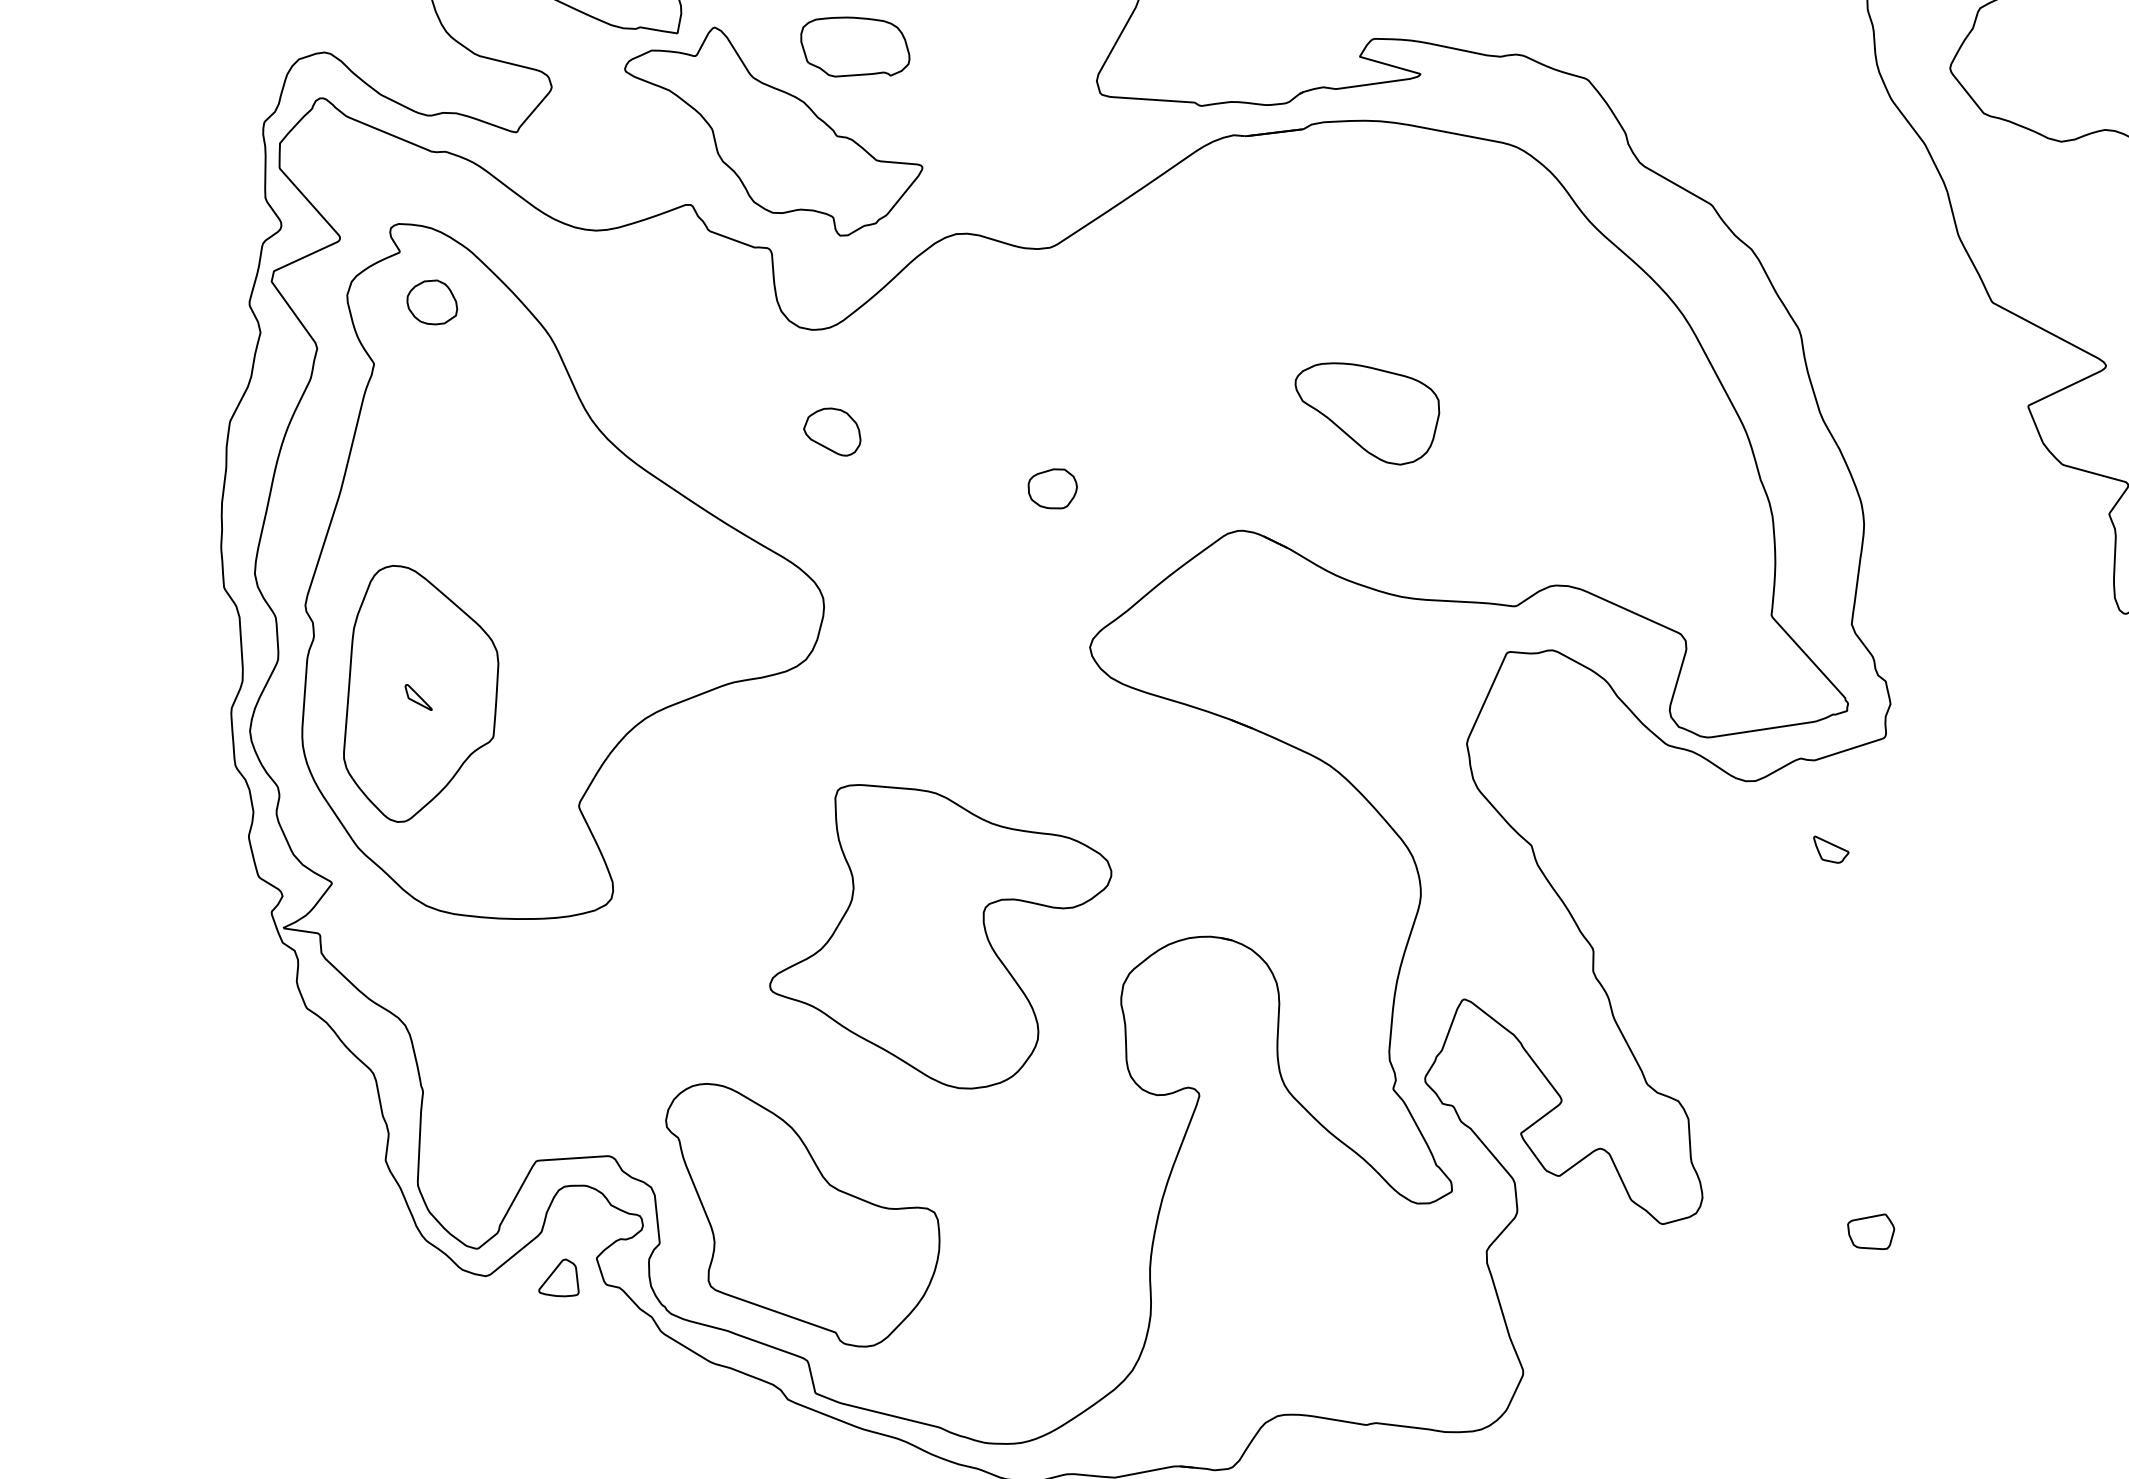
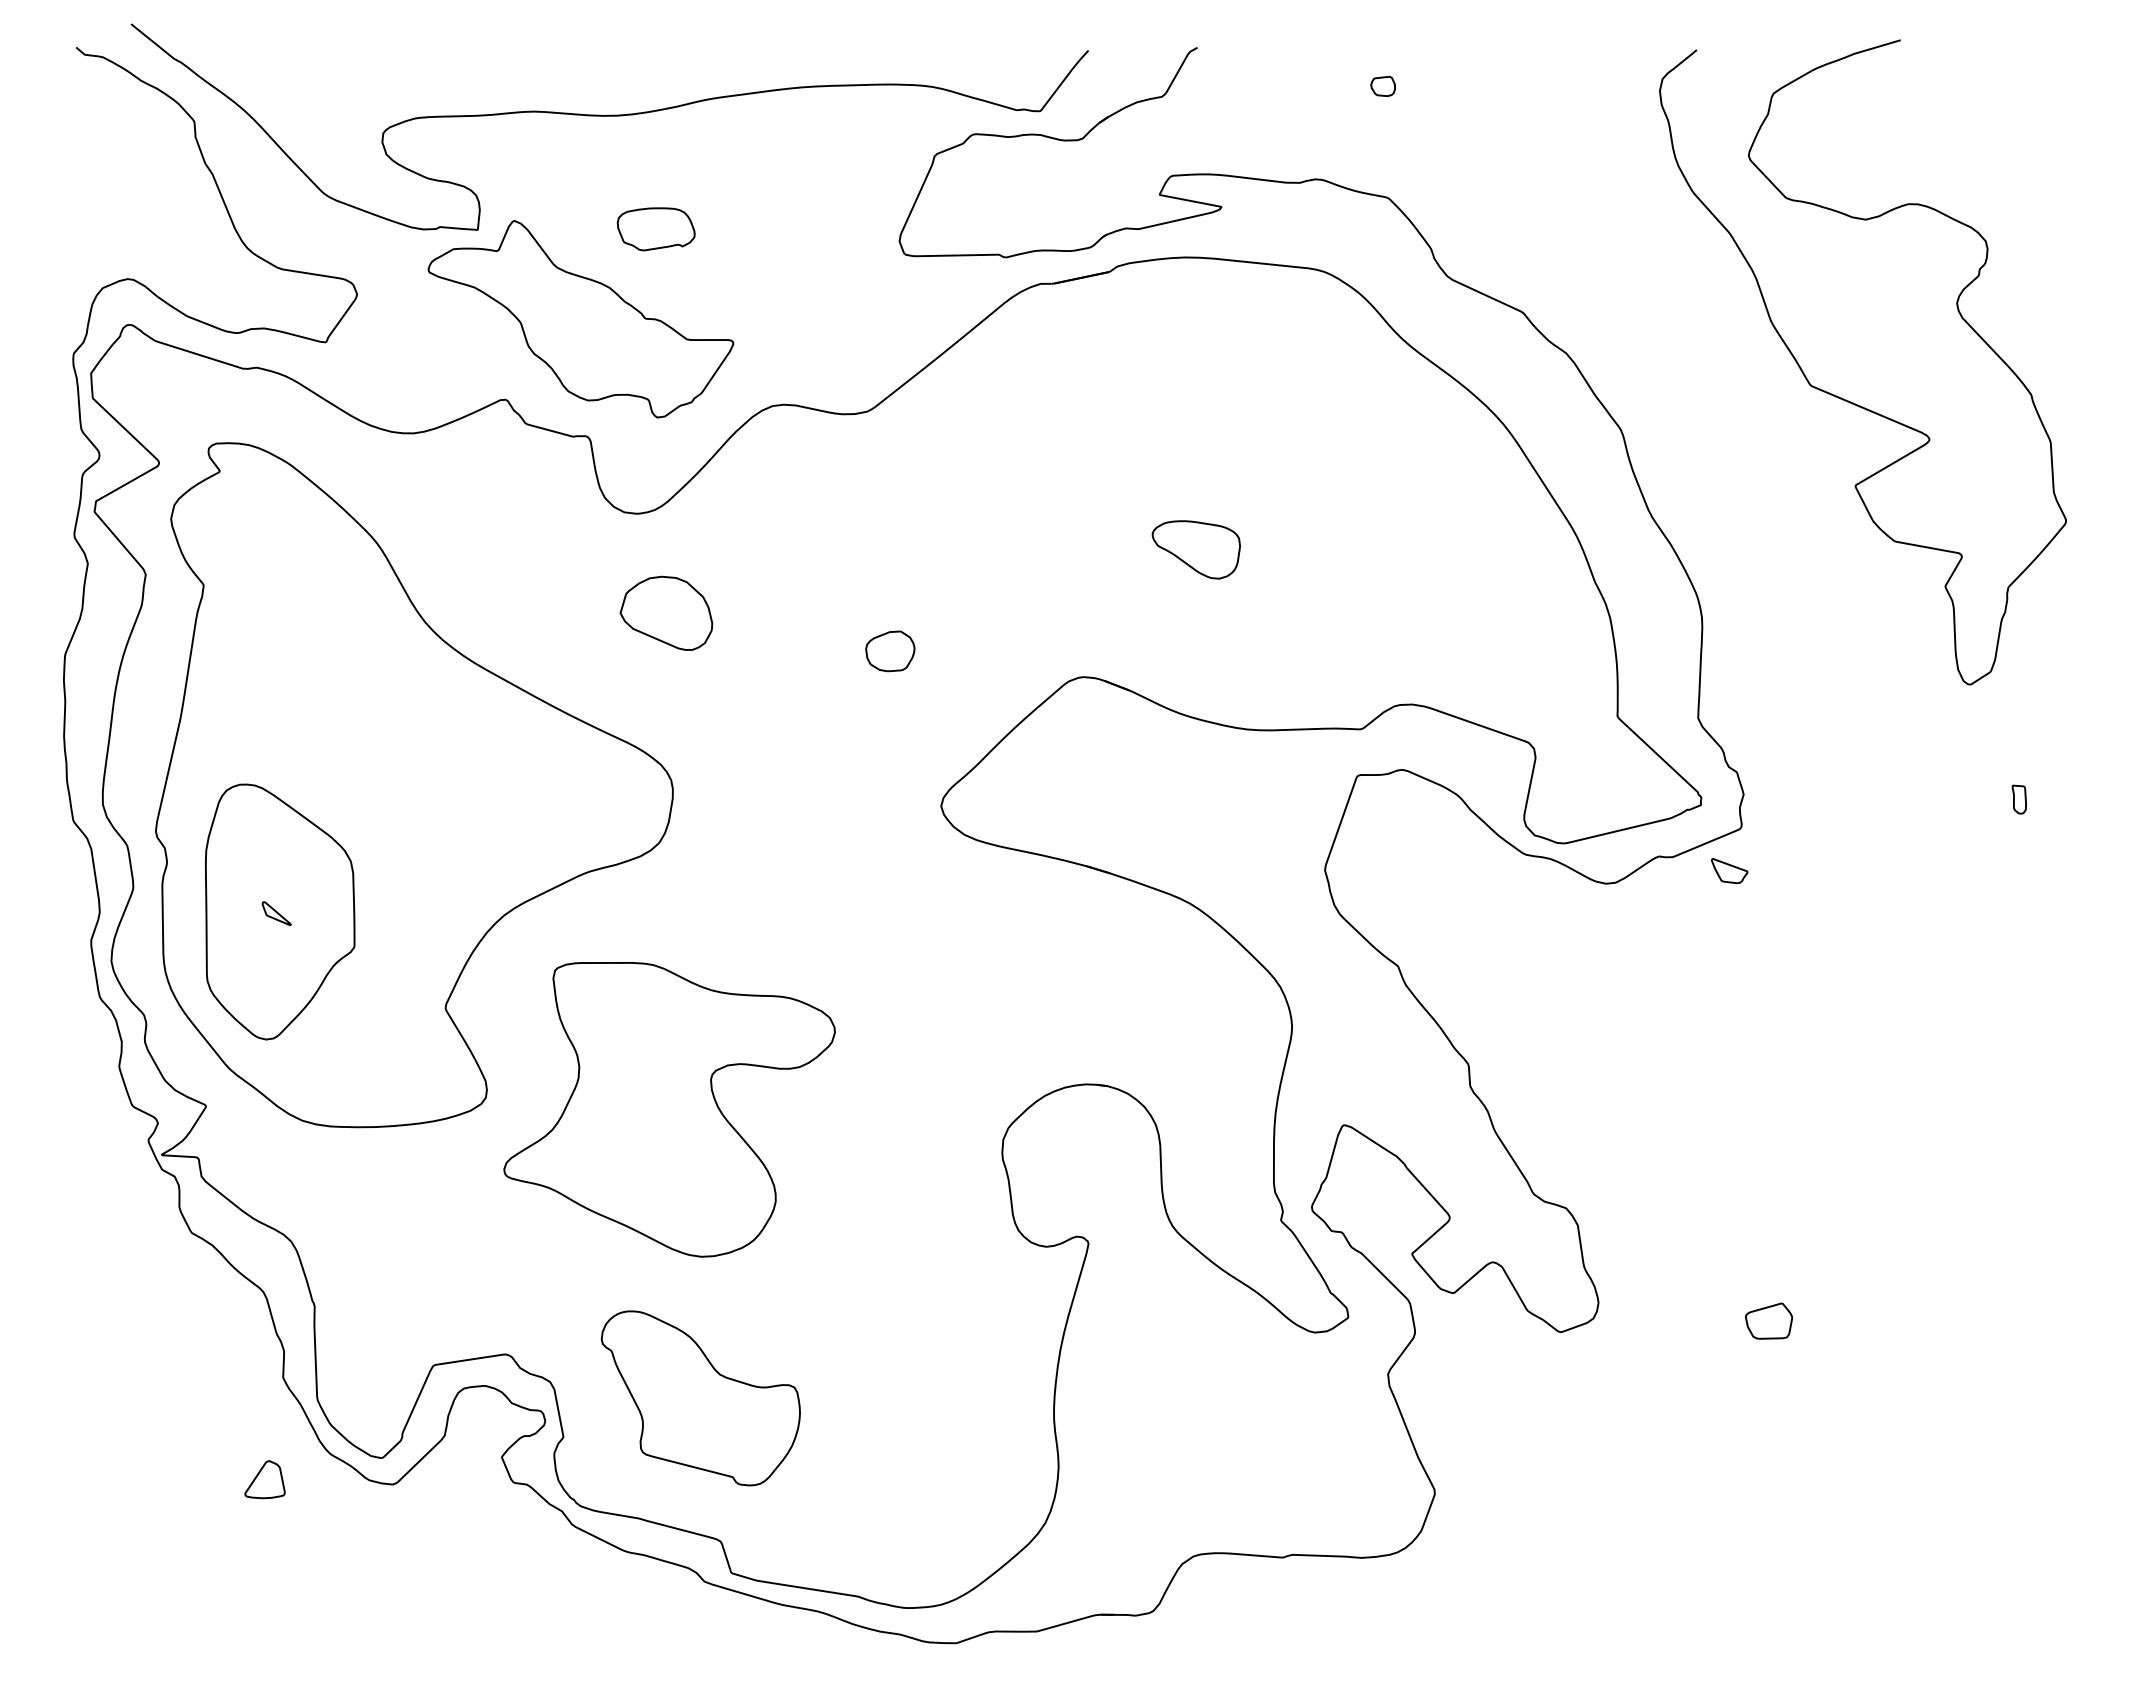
part: (855, 48) -> (656, 229), size x0.7
part: (432, 302) -> (256, 518), removed
part: (1366, 413) -> (1196, 549), size x0.6
part: (831, 431) -> (665, 613), size x1.6
part: (1830, 850) -> (1729, 871), moved
part: (939, 938) -> (669, 1109), moved
part: (799, 1216) -> (700, 1398), size x0.7
part: (559, 1277) -> (264, 1479), moved

